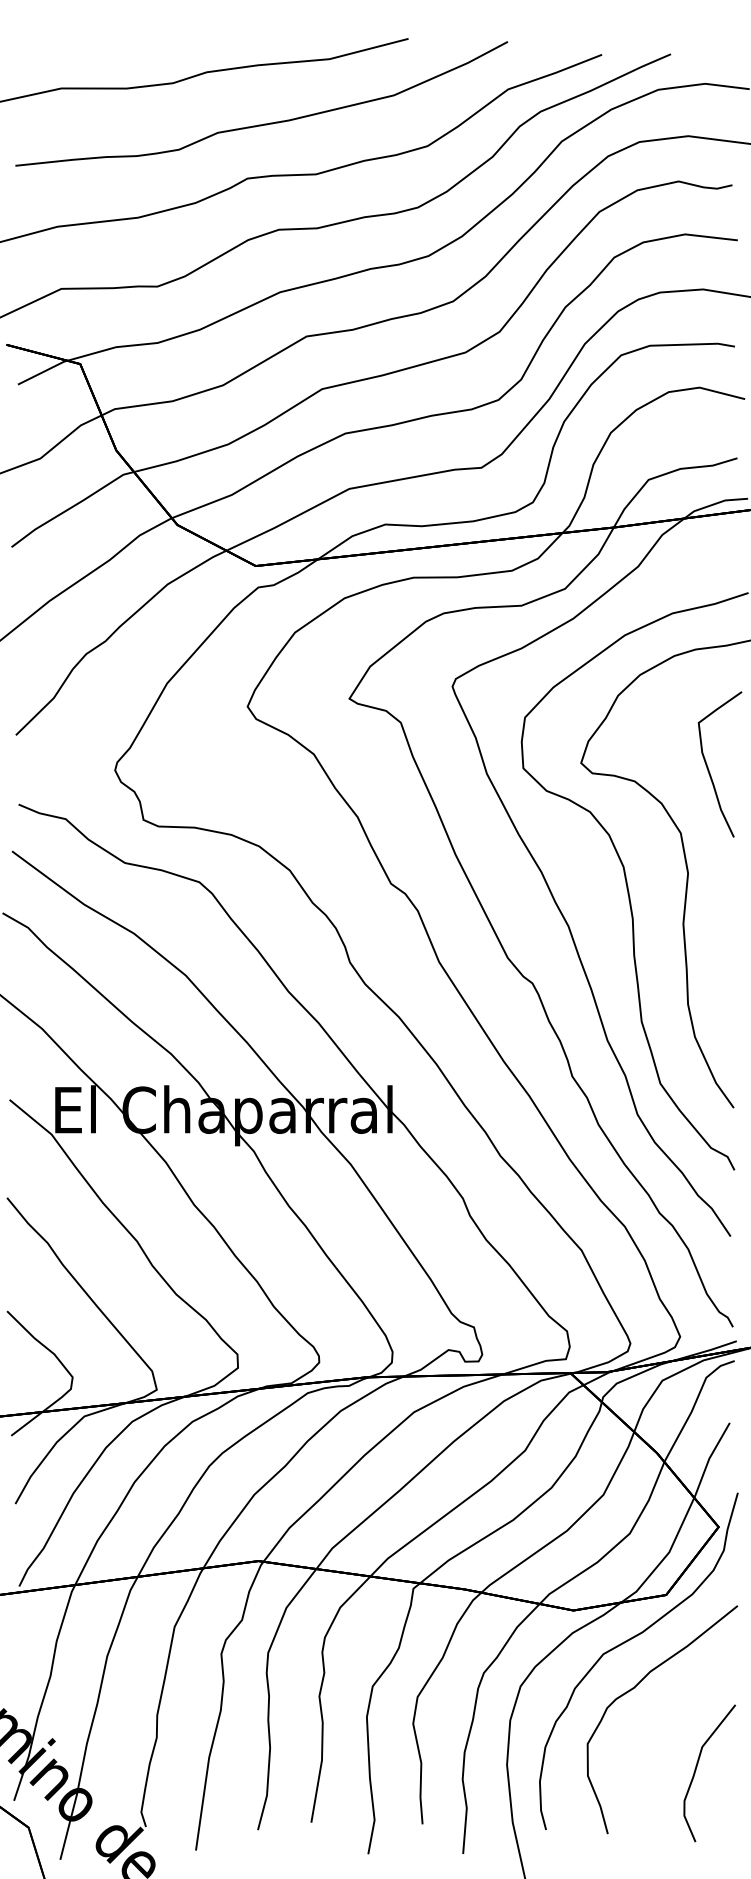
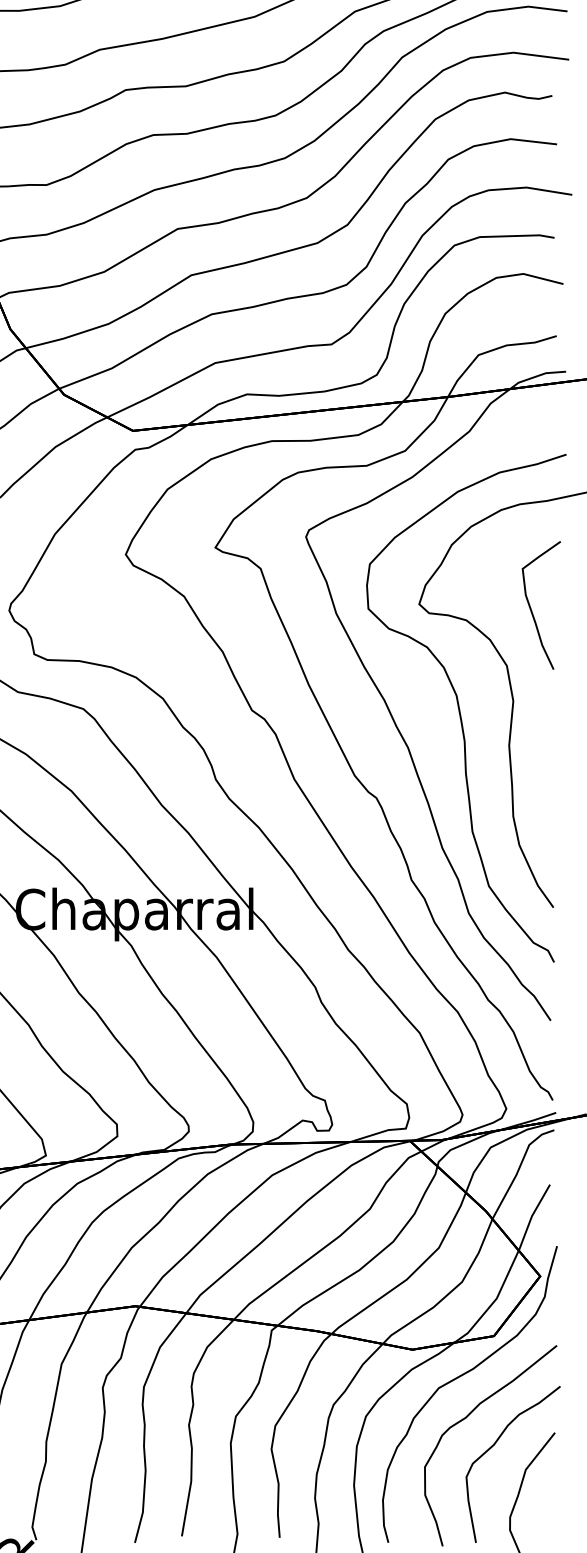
part: (666, 1719) -> (494, 1445), added

